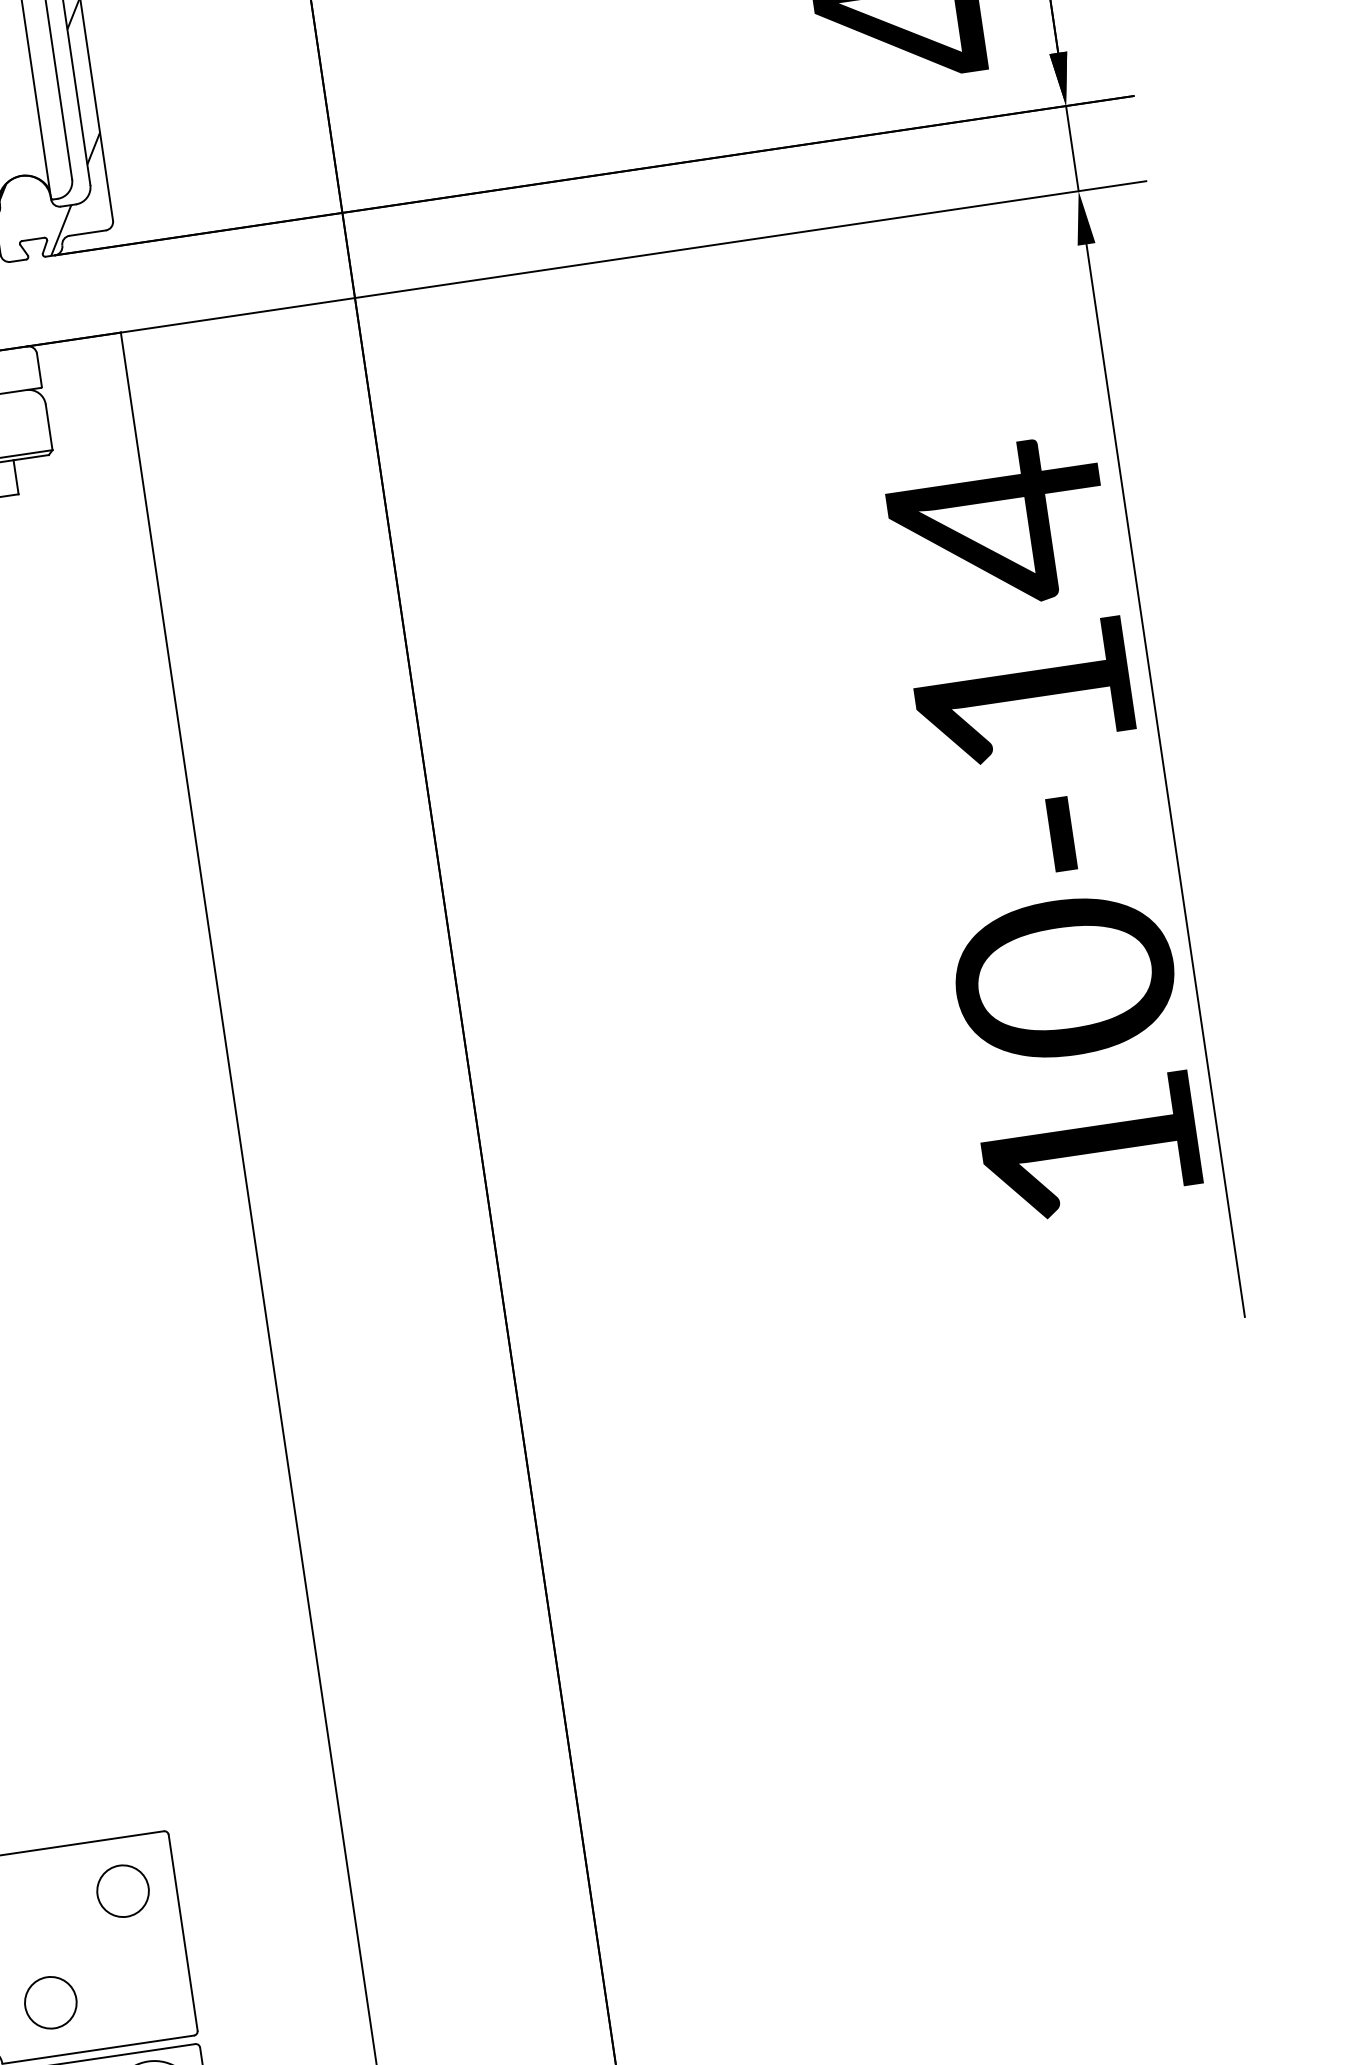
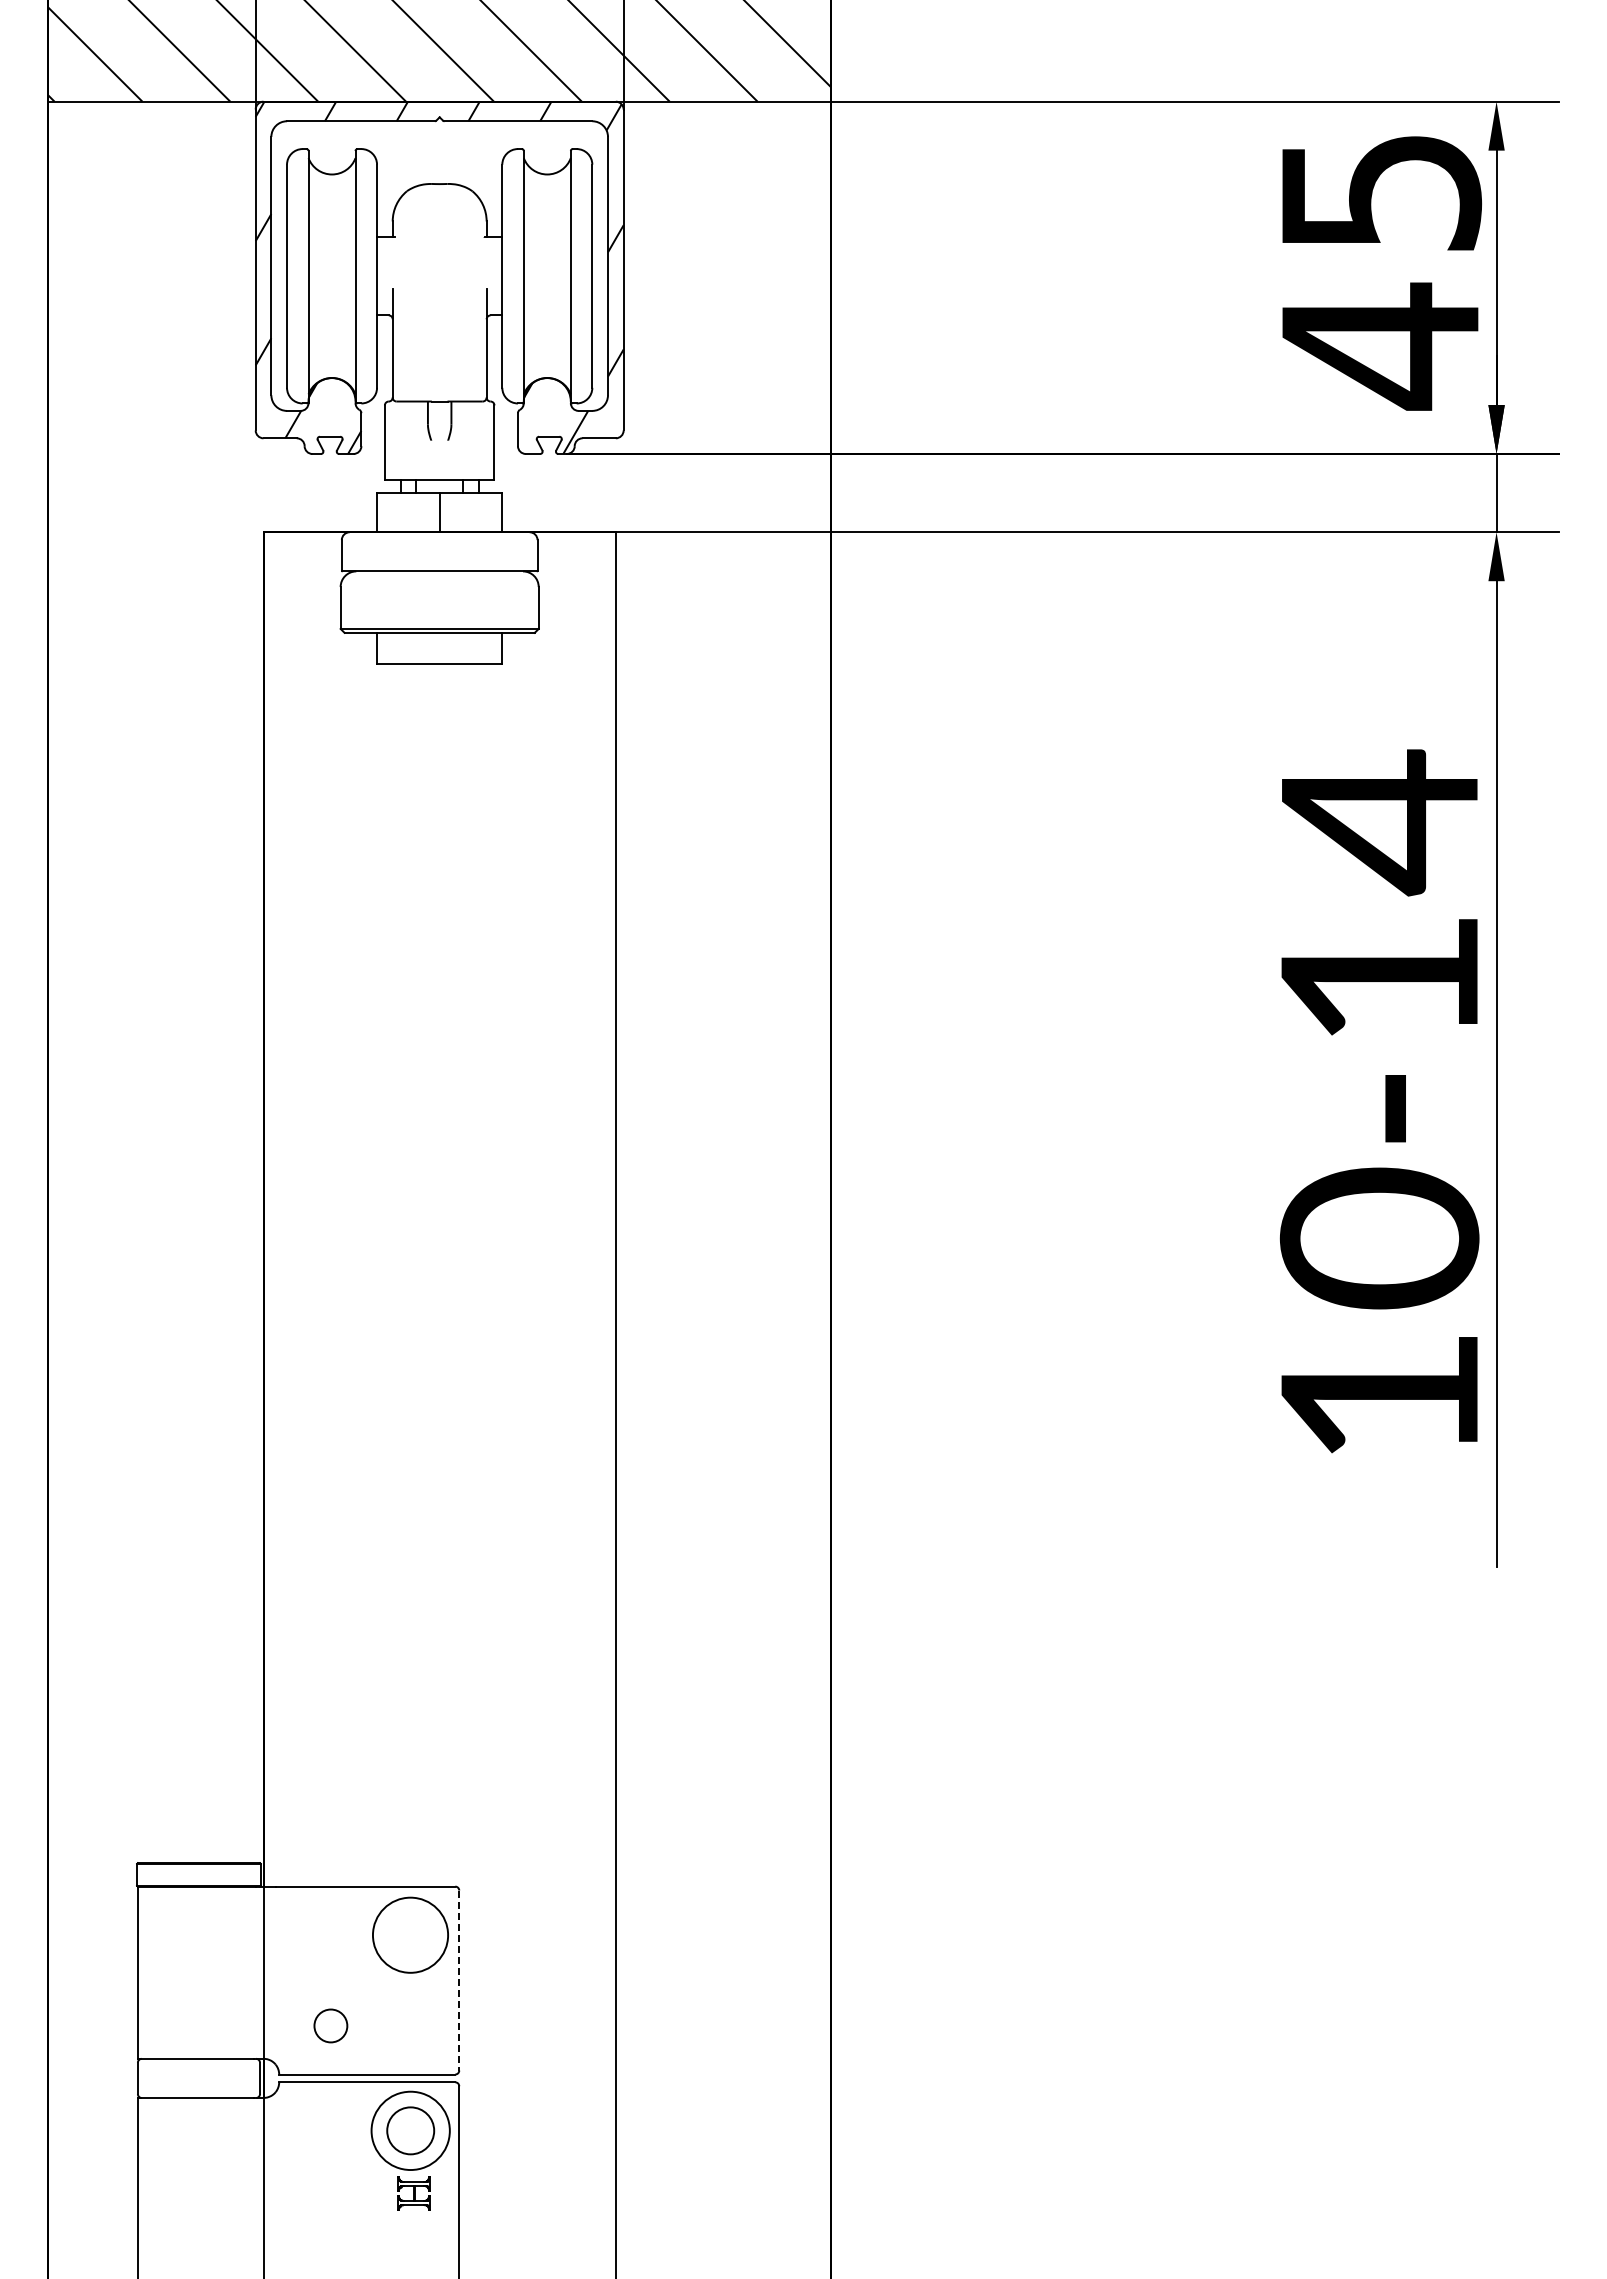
circle: (122, 1890) -> (410, 1934), size x1.6
line: (183, 1933) -> (459, 1981), solid -> dashed
circle: (50, 2002) -> (330, 2025), size x0.7

